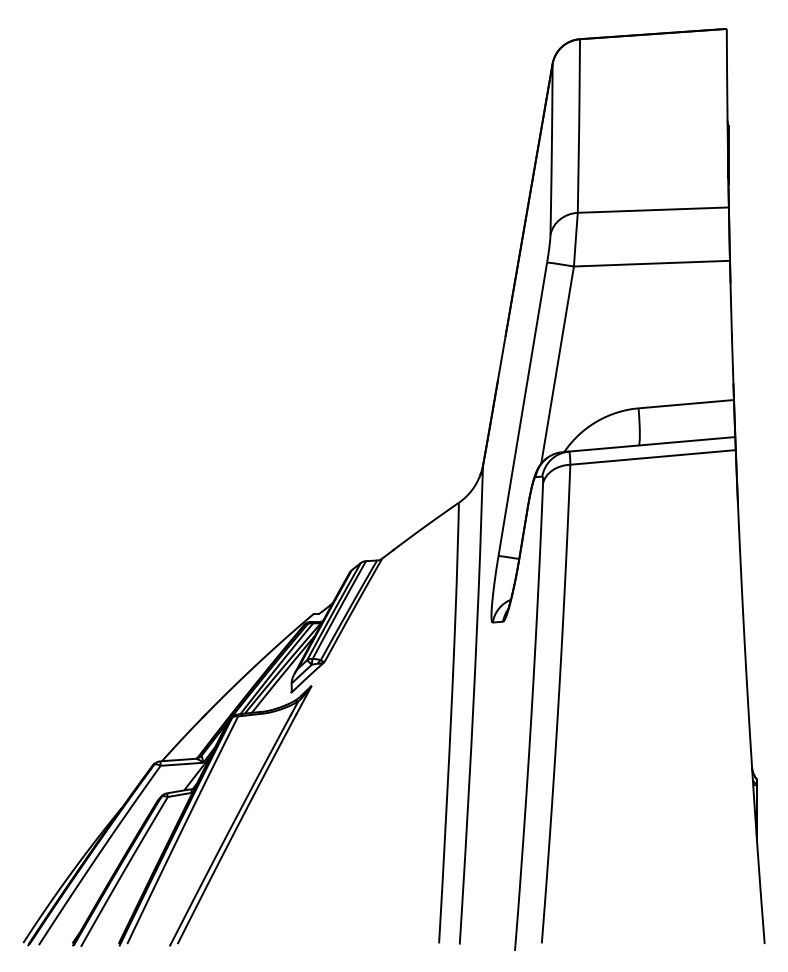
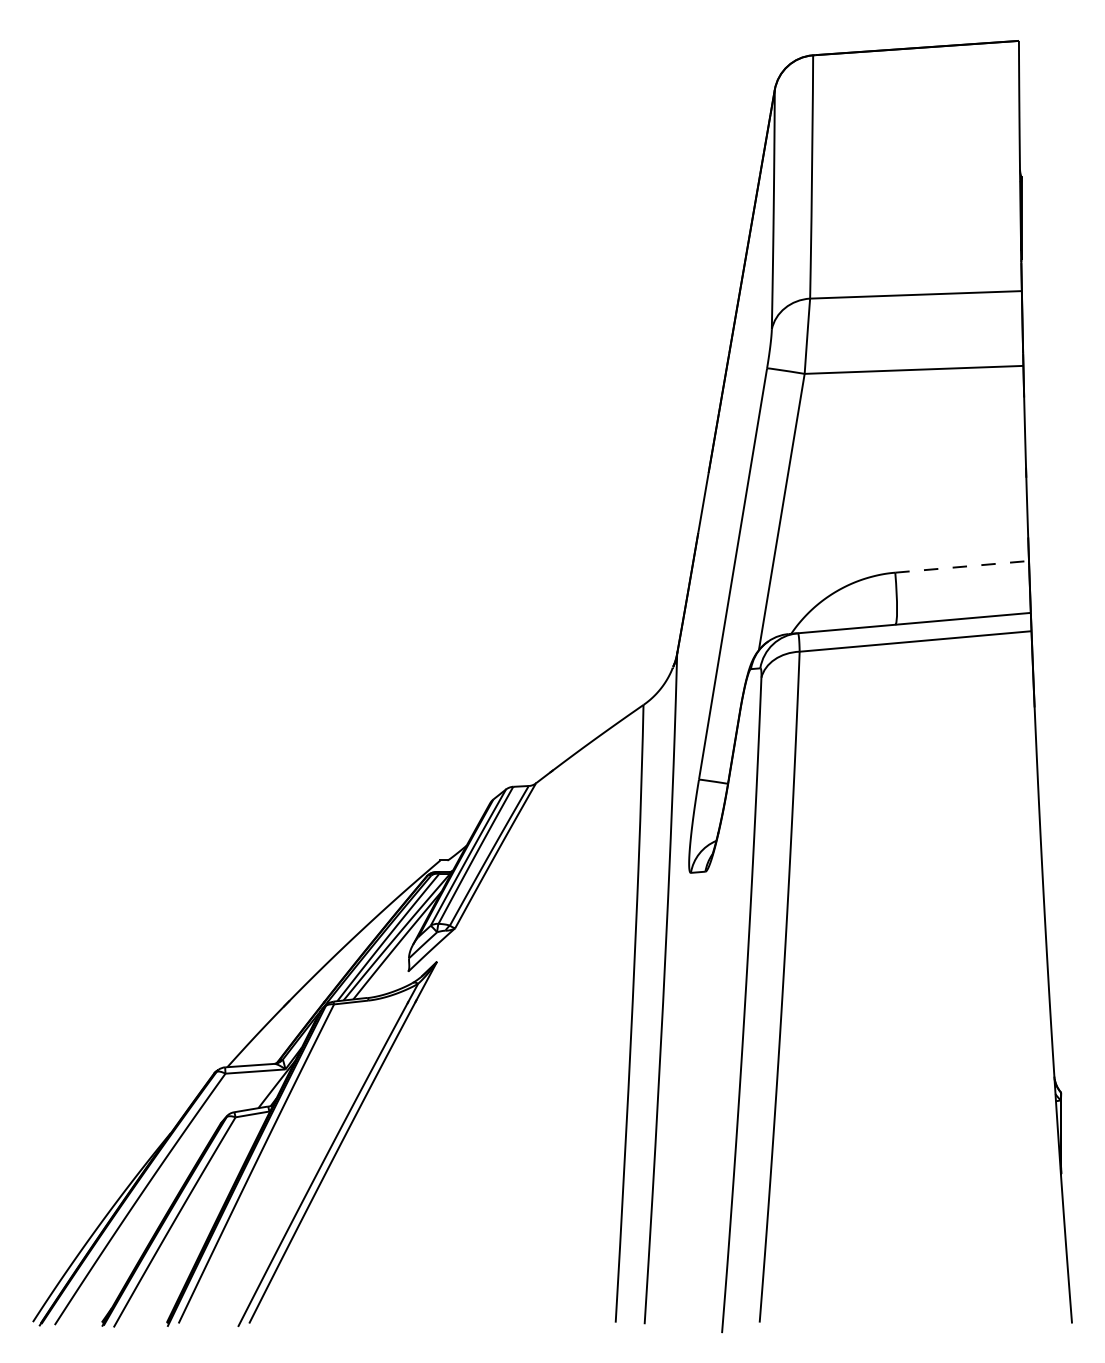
line: (686, 403) -> (962, 566), solid -> dashed

